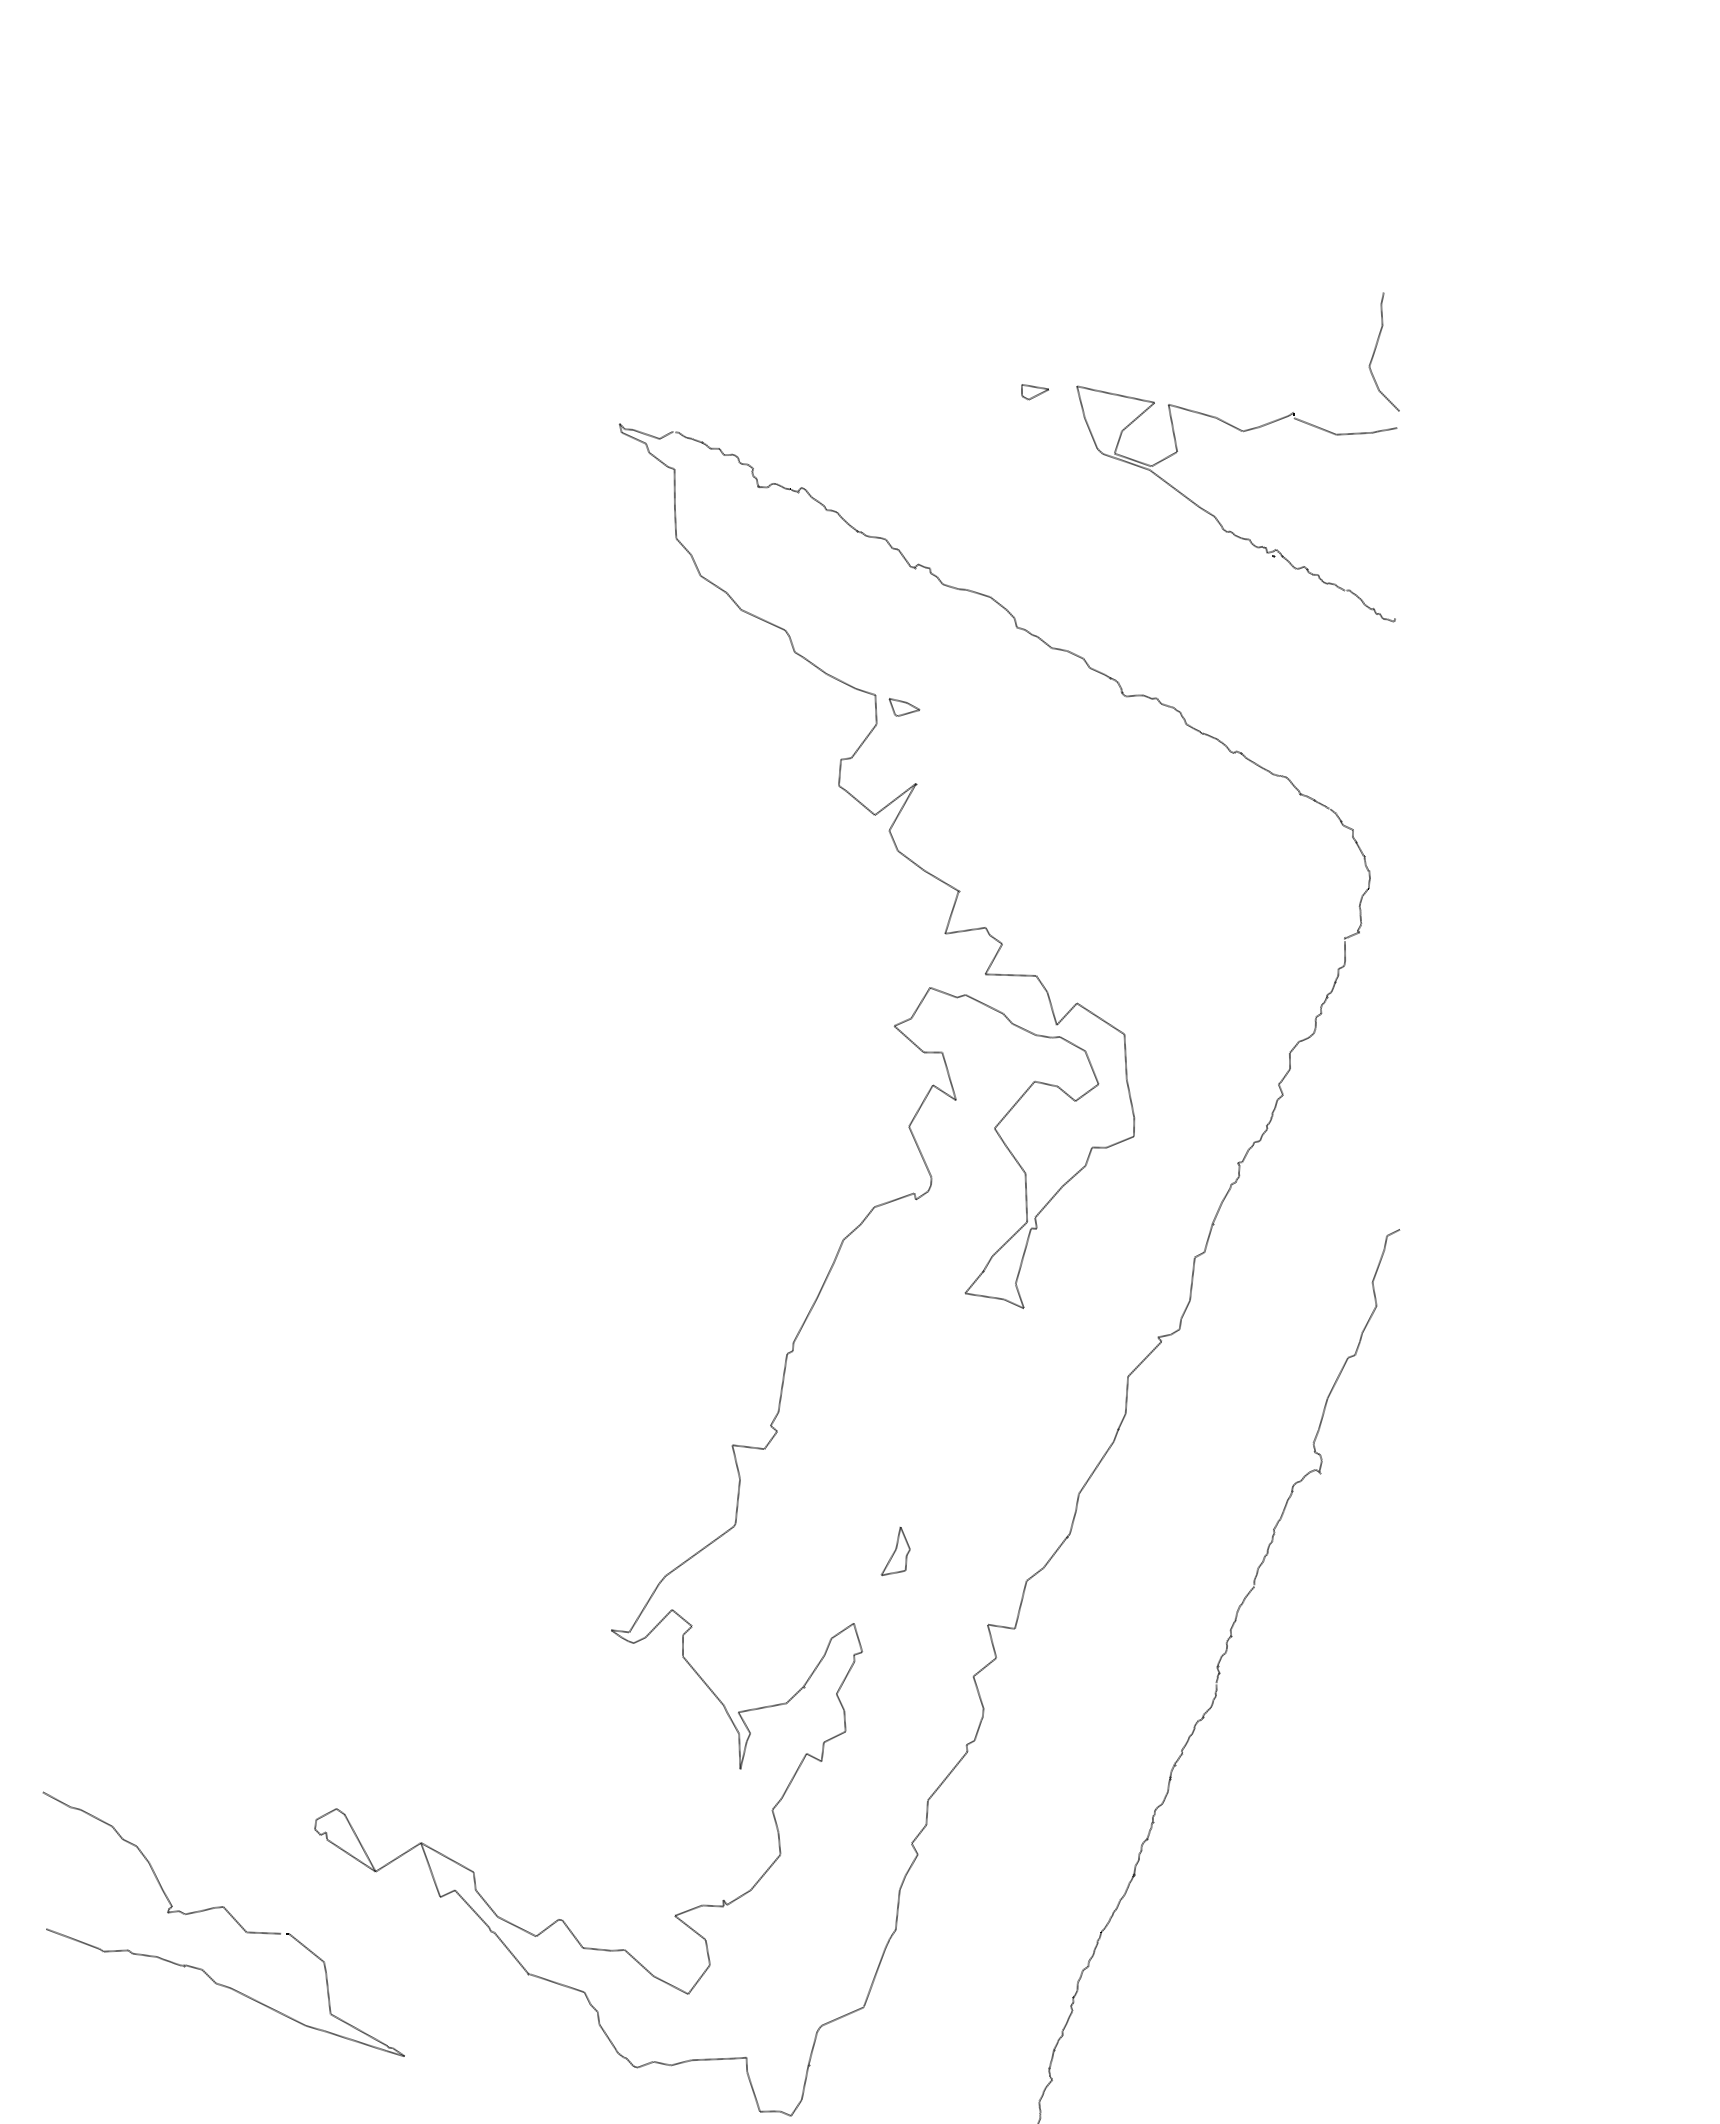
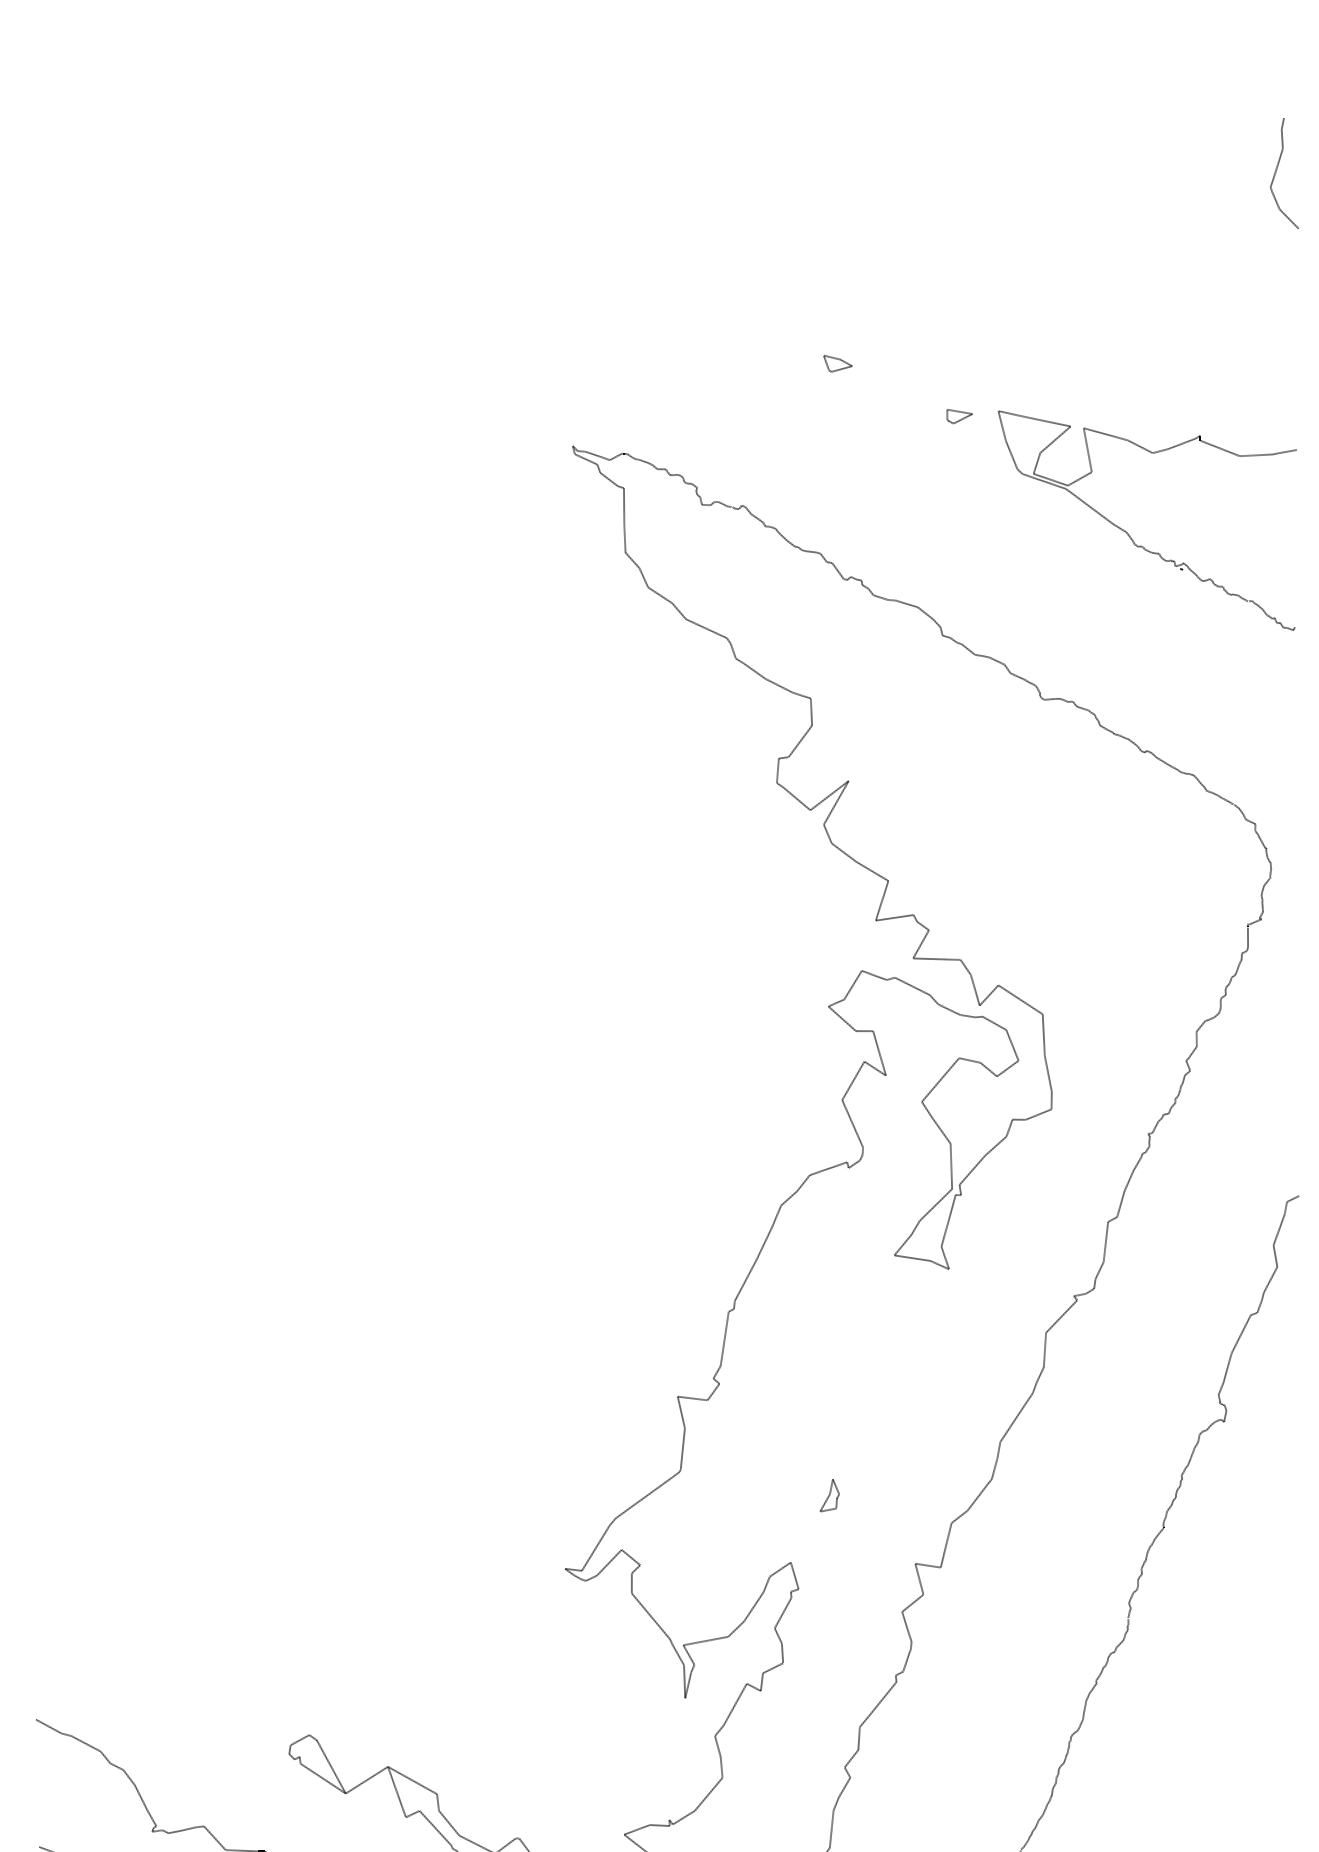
curve: (1376, 348) -> (1277, 170), moved
part: (904, 707) -> (837, 363), moved
part: (895, 1551) -> (829, 1495), size x0.71

